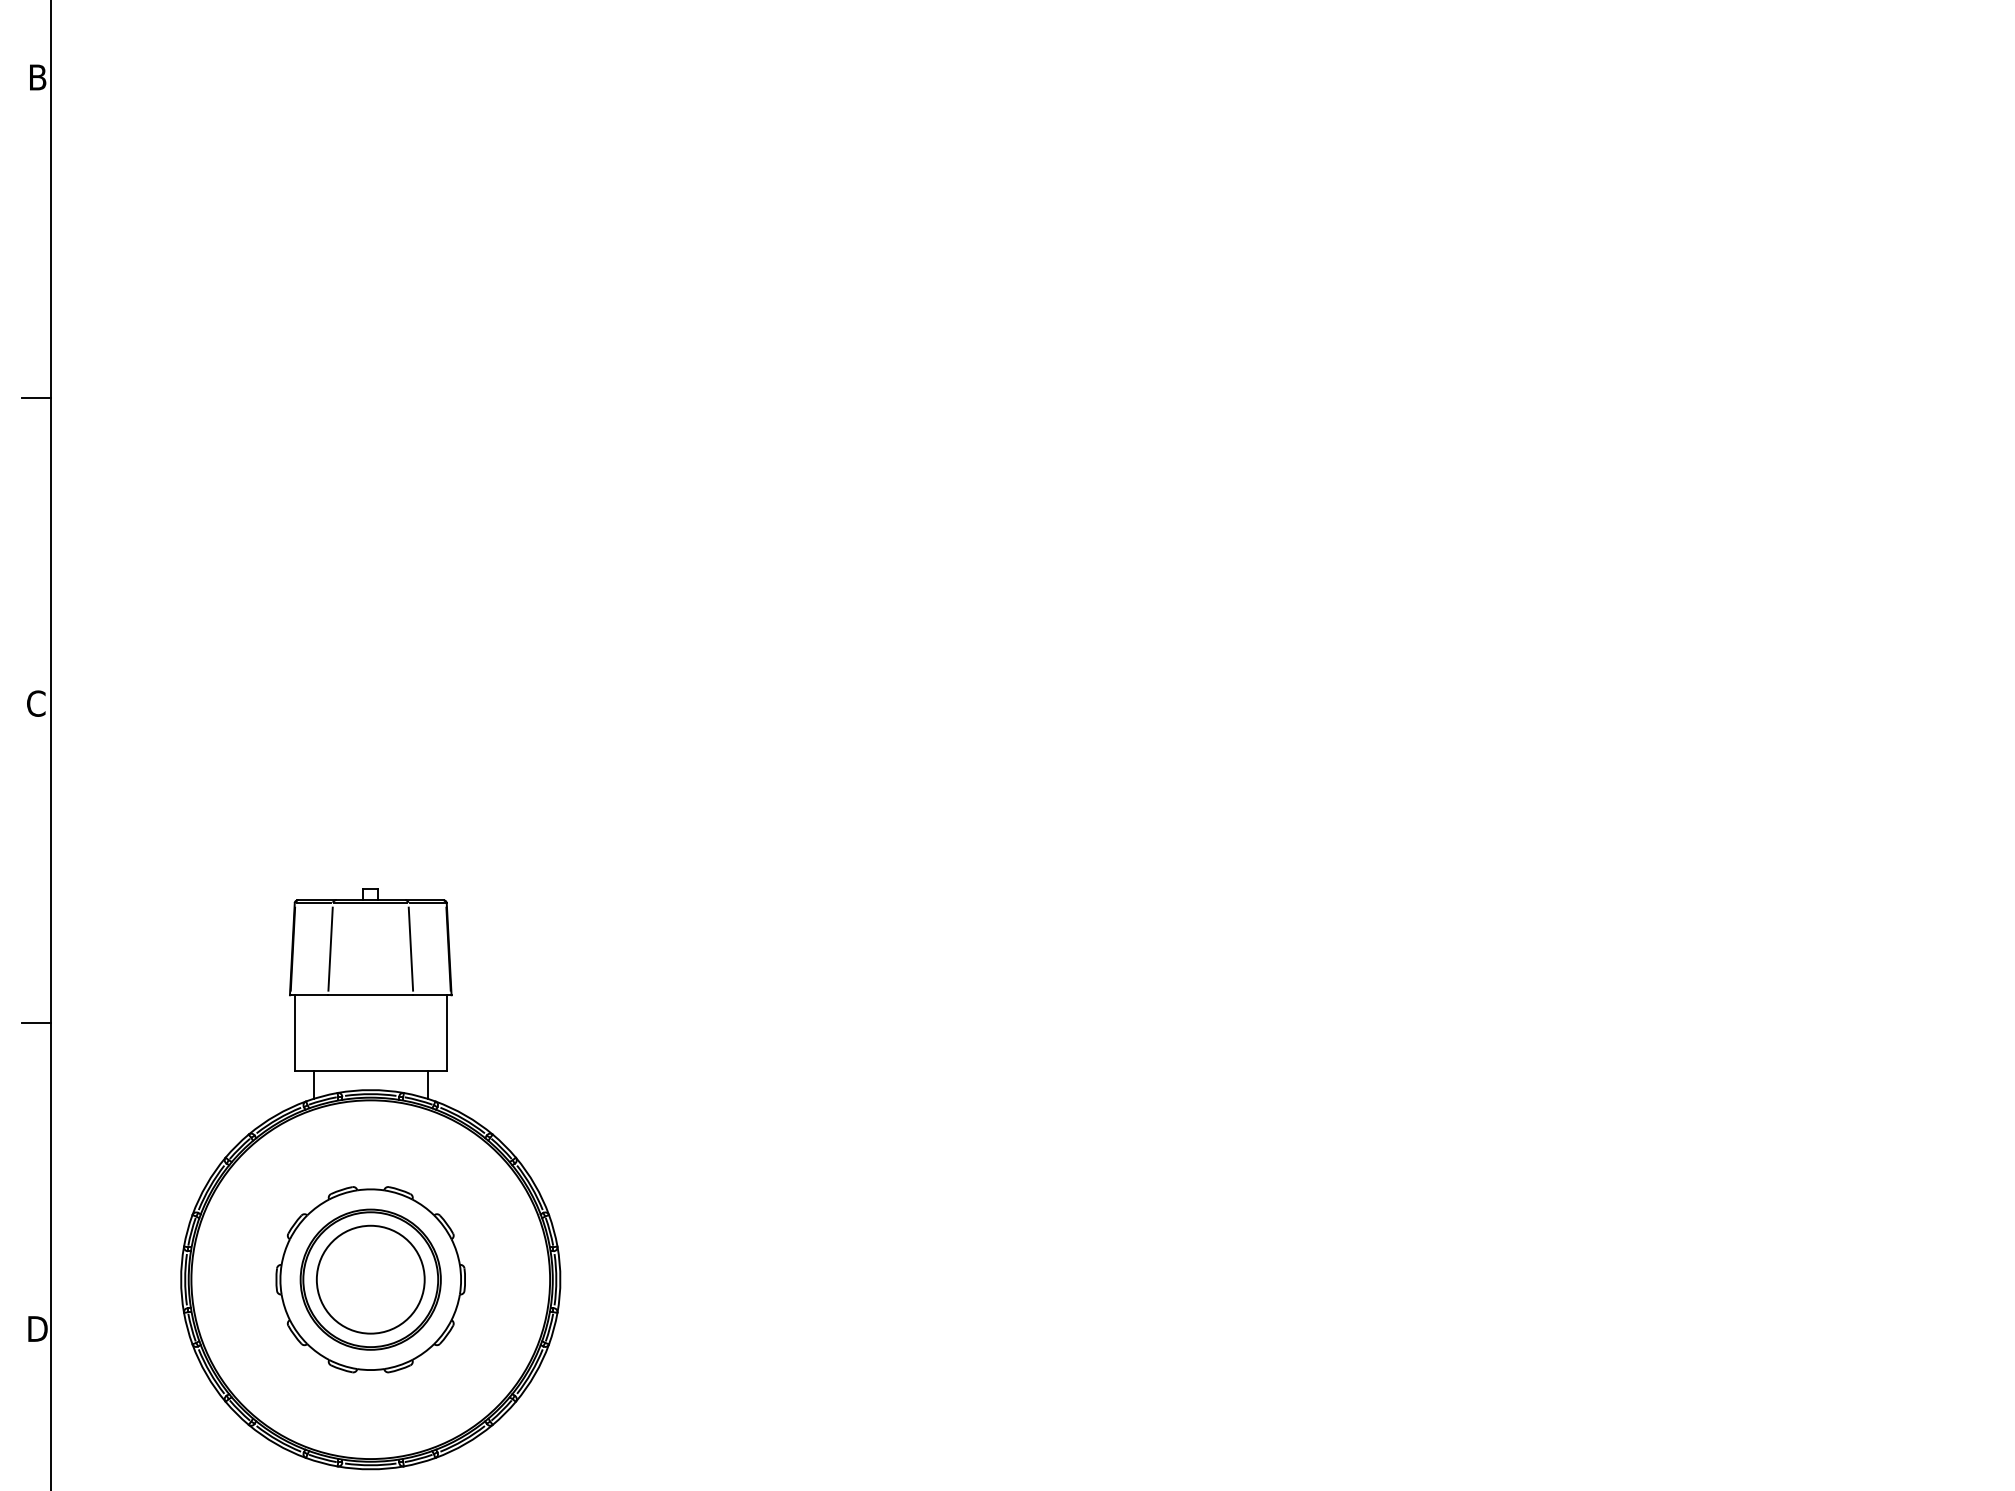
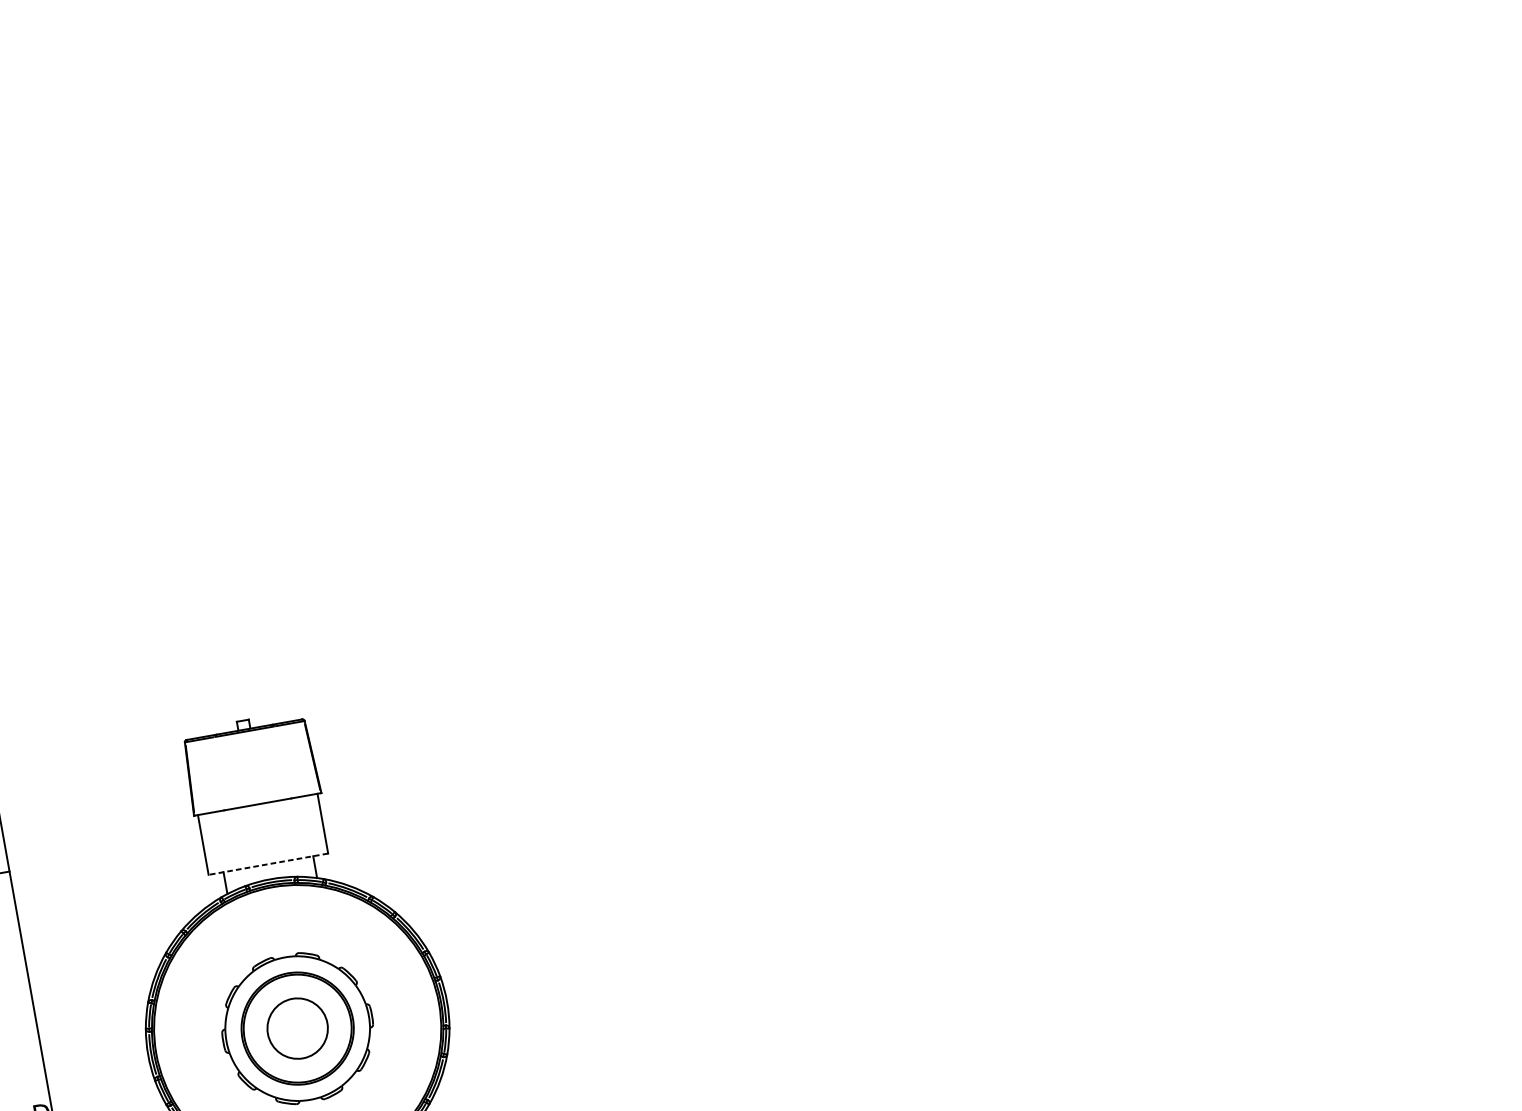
line: (330, 948) -> (219, 773), removed
line: (410, 948) -> (282, 761), removed
line: (370, 1071) -> (268, 864), solid -> dashed
circle: (370, 1279) -> (297, 1028), size x0.7

